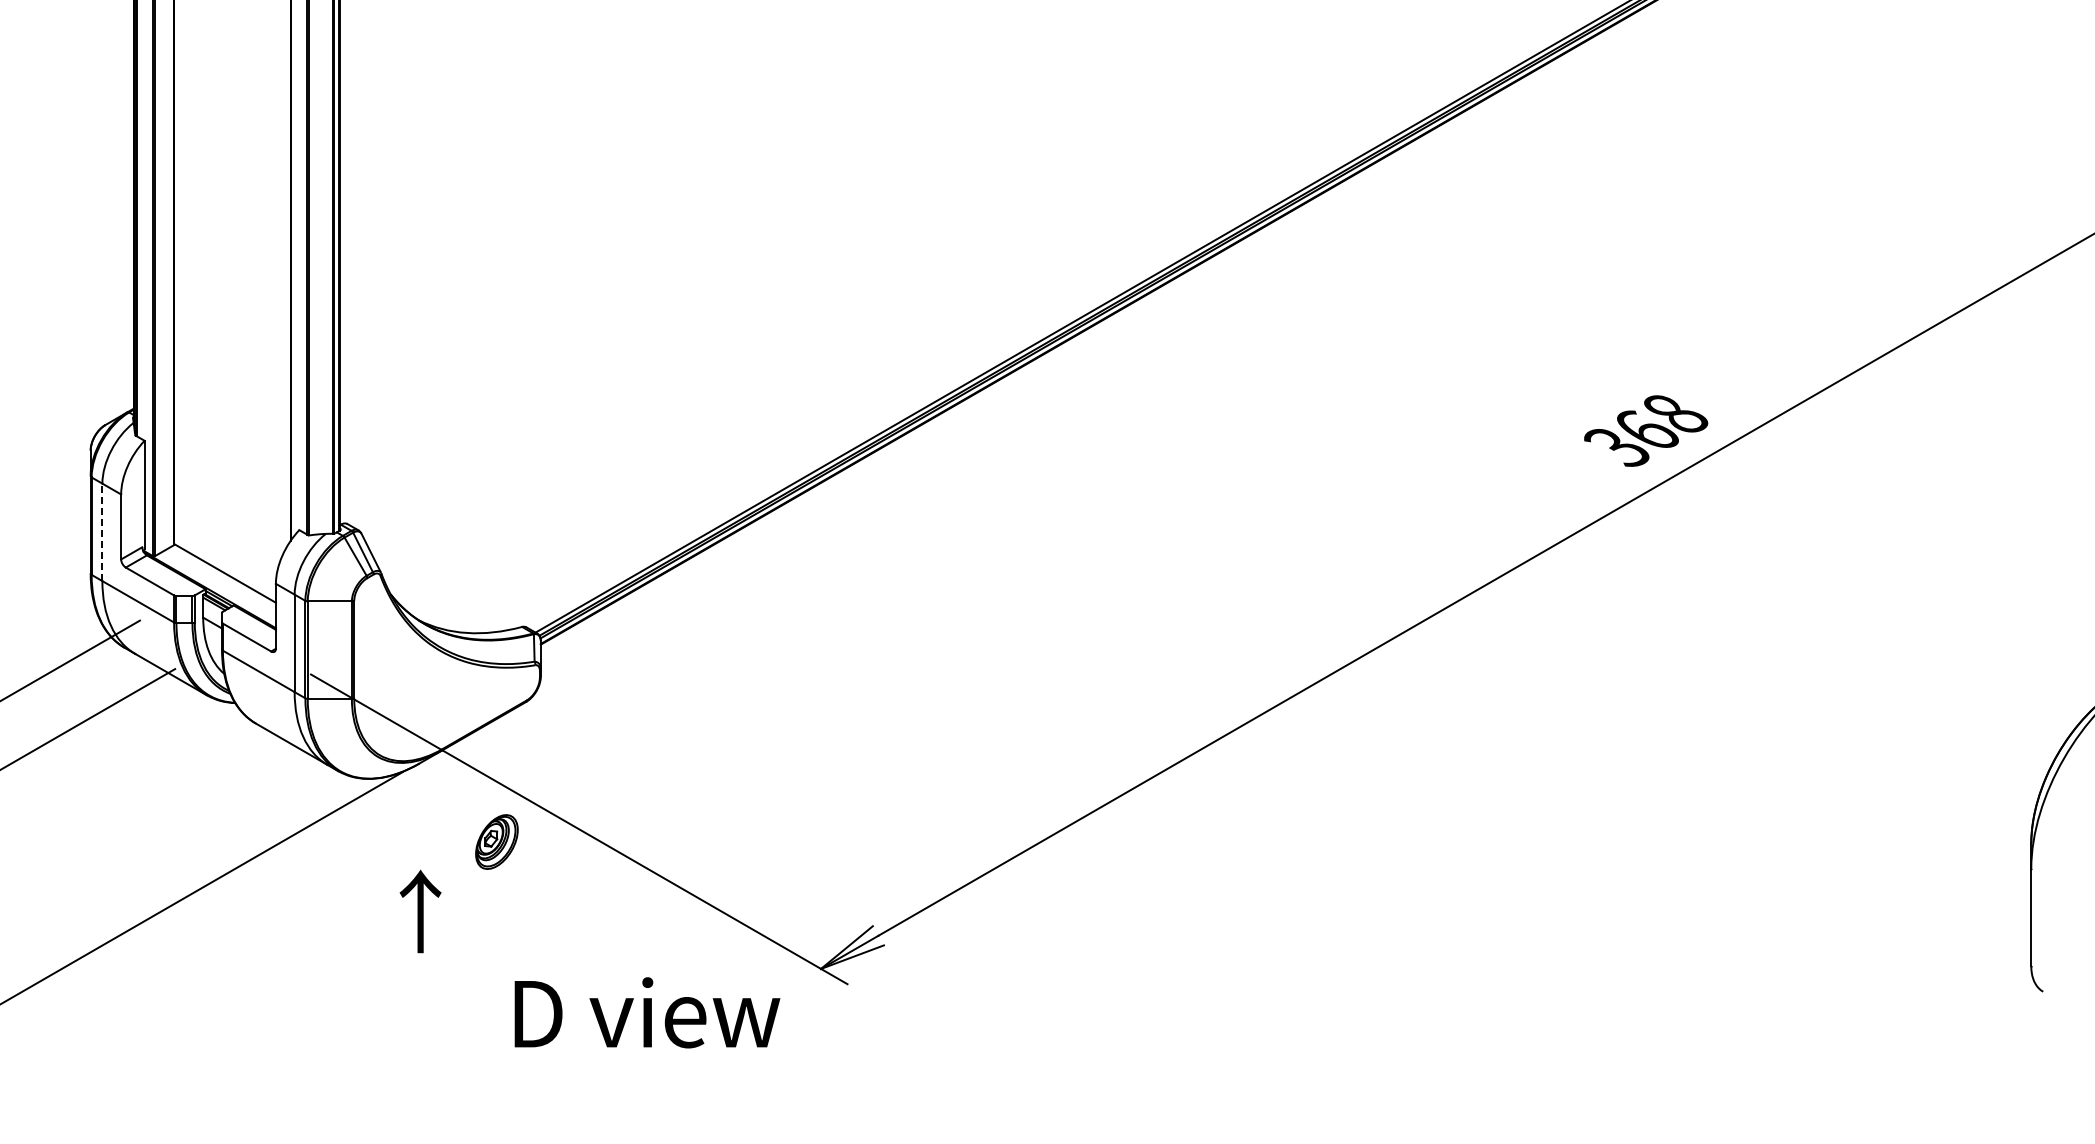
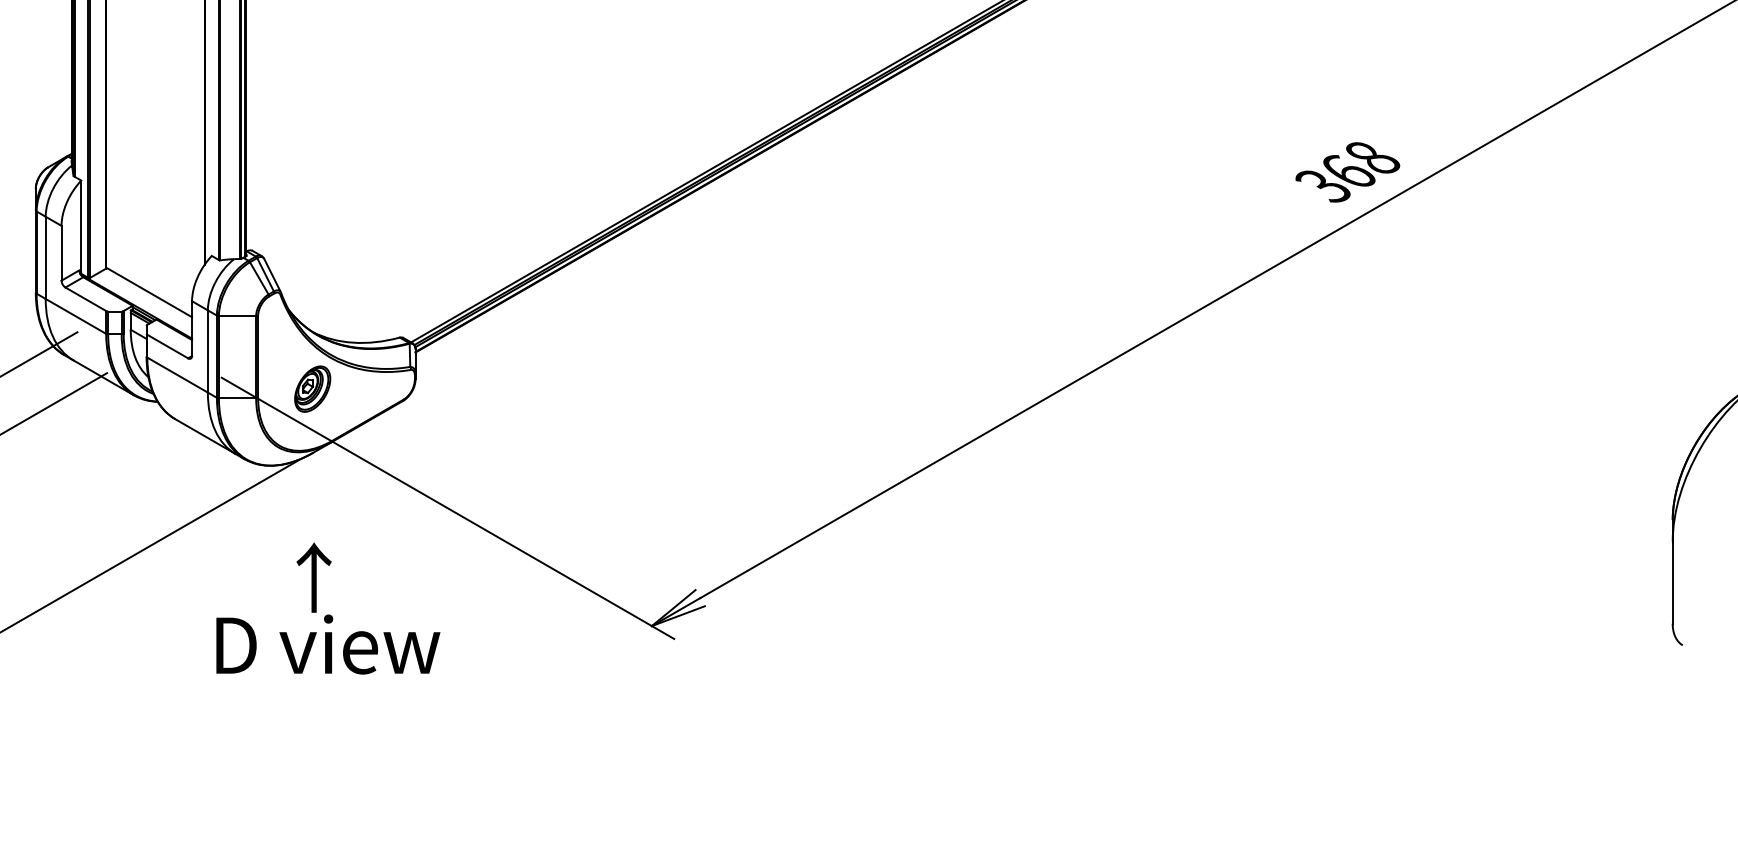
line: (102, 532) -> (45, 257), dashed -> solid
part: (496, 841) -> (312, 388), moved
text: (647, 1012) -> (328, 644), moved

